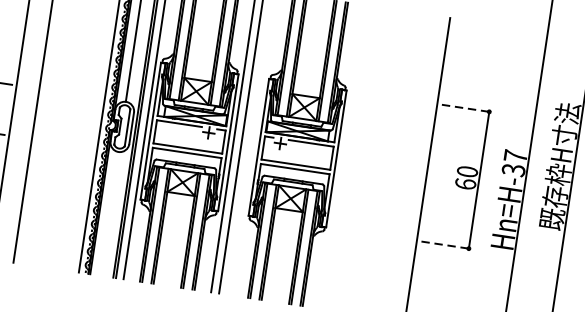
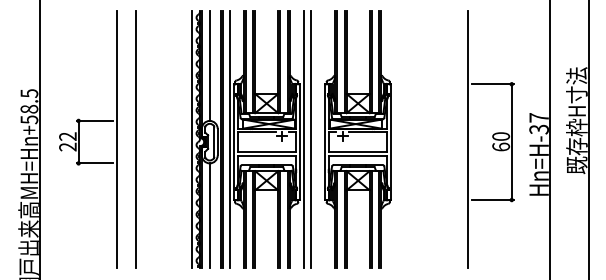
line: (467, 108) -> (493, 84), dashed -> solid
line: (109, 213) -> (209, 215), added
line: (447, 245) -> (493, 200), dashed -> solid

